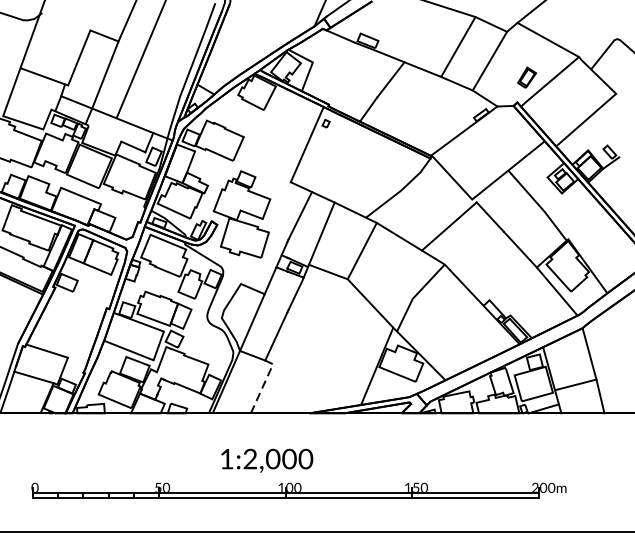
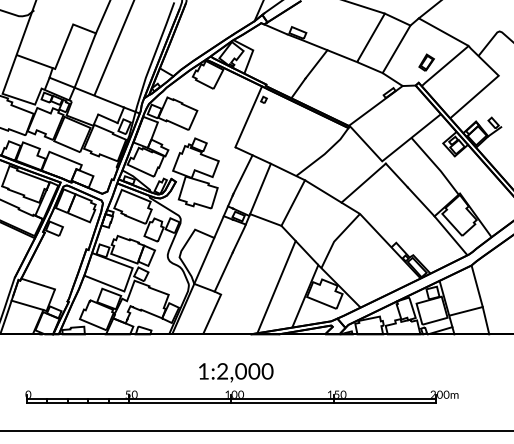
line: (341, 354) -> (276, 286), added
line: (264, 382) -> (214, 309), dashed -> solid
text: (267, 460) -> (236, 372), moved

